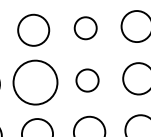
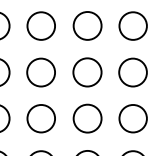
part: (85, 27) -> (87, 25), size x1.43
part: (87, 80) -> (87, 72), size x1.43
part: (34, 82) -> (40, 72), size x0.71

